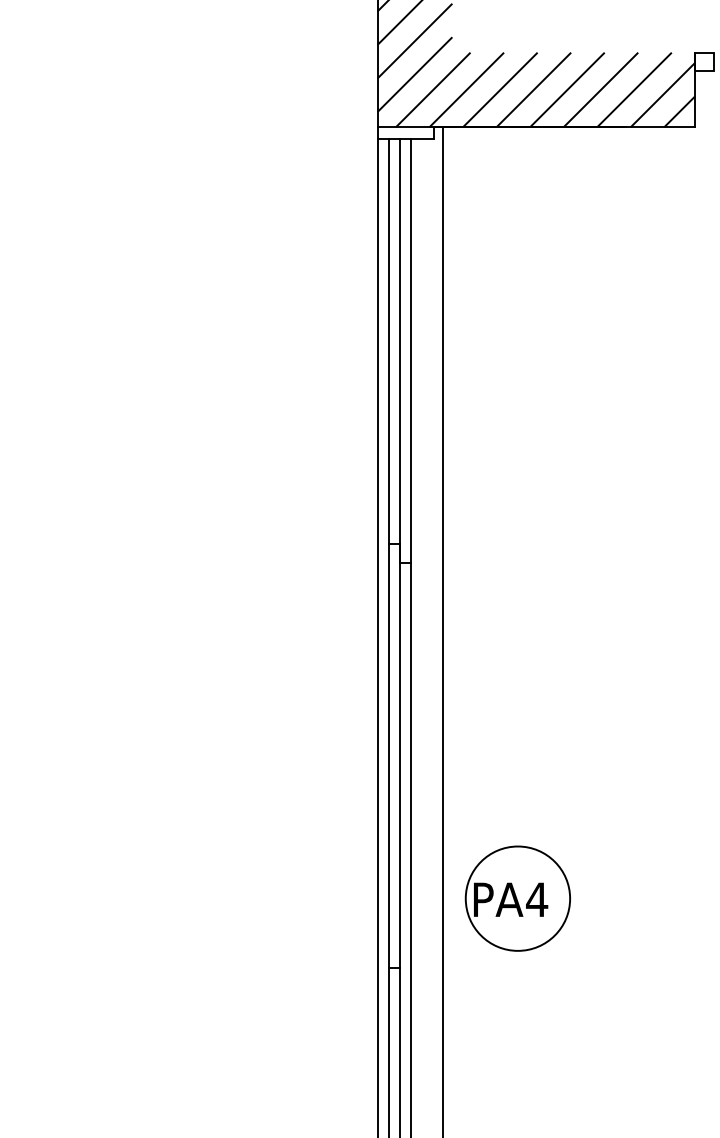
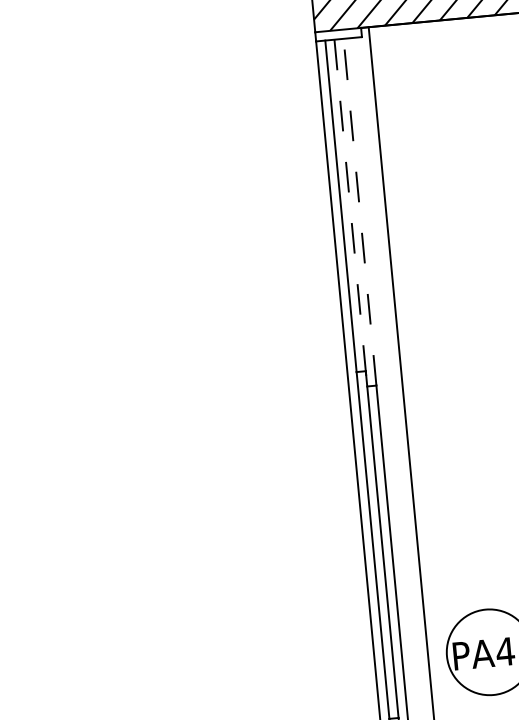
line: (400, 350) -> (351, 213), solid -> dashed
line: (411, 350) -> (360, 212), solid -> dashed

